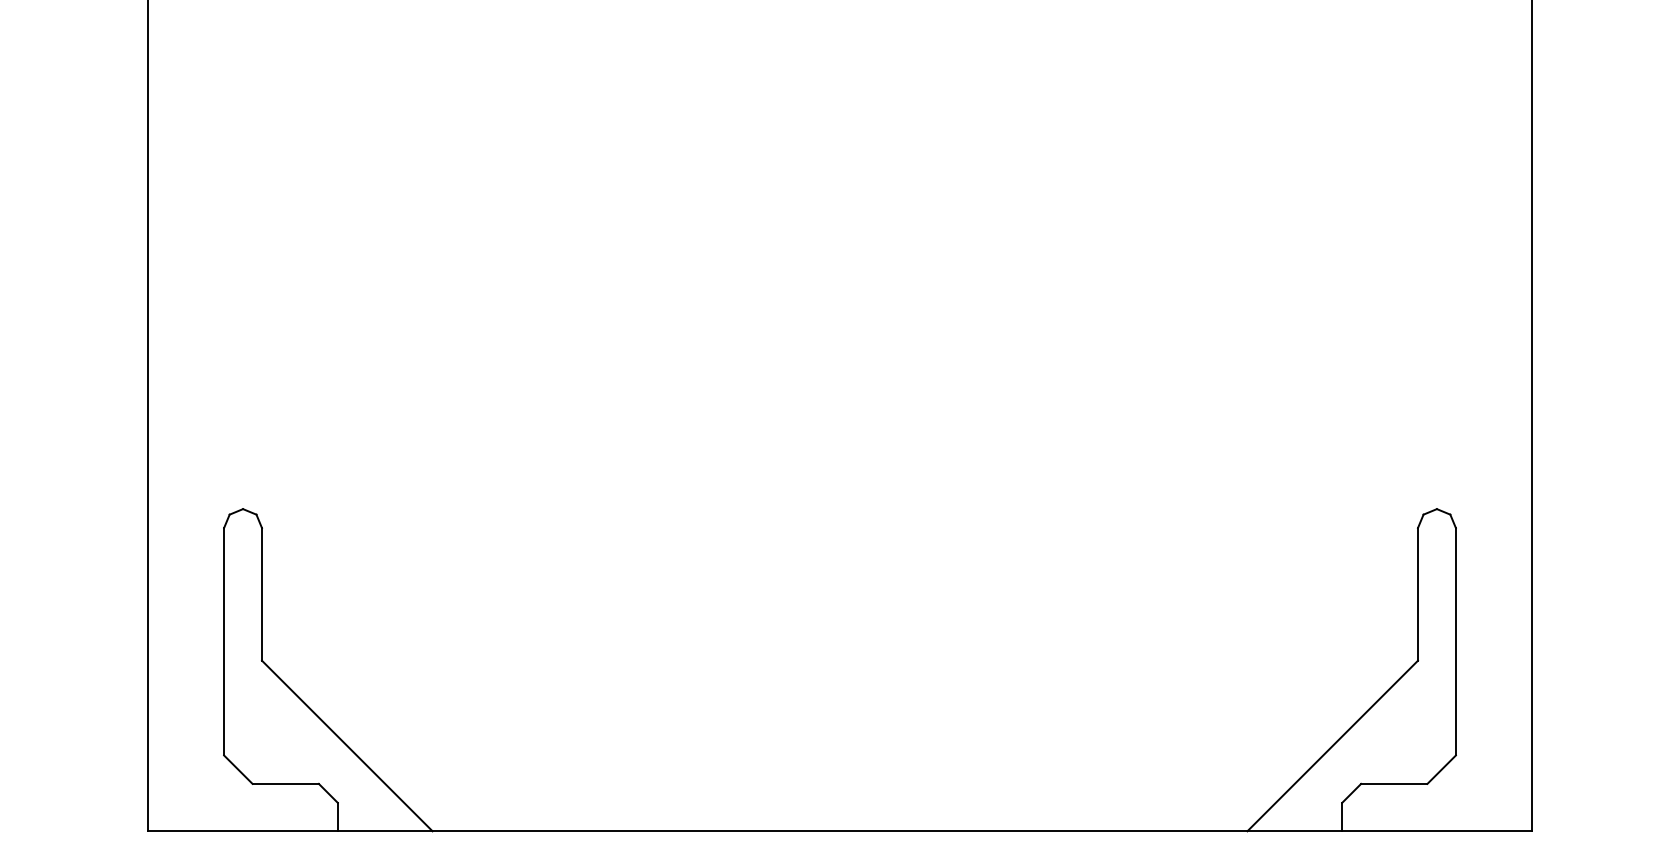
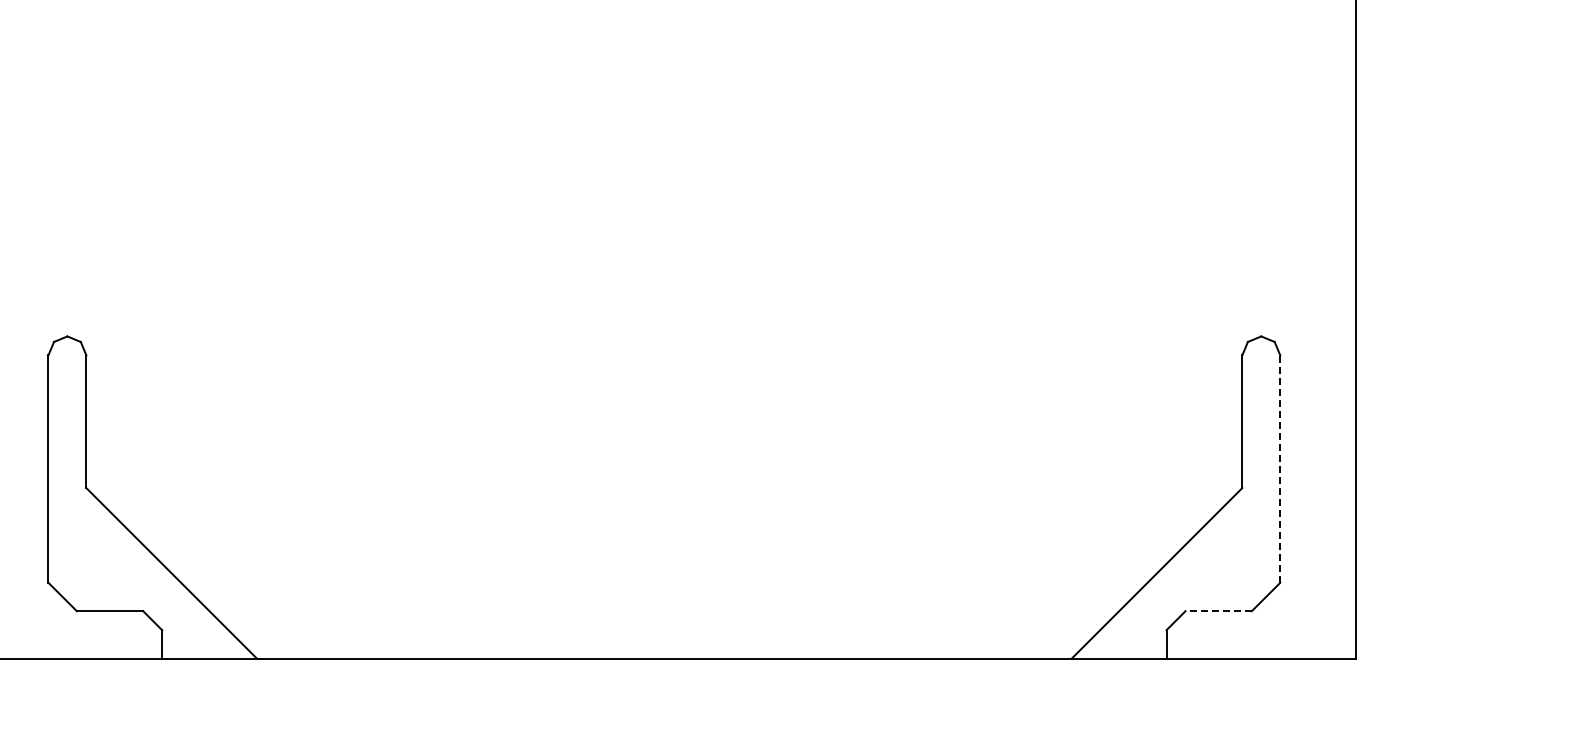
line: (1455, 641) -> (1279, 468), solid -> dashed
line: (1393, 783) -> (1217, 610), solid -> dashed

